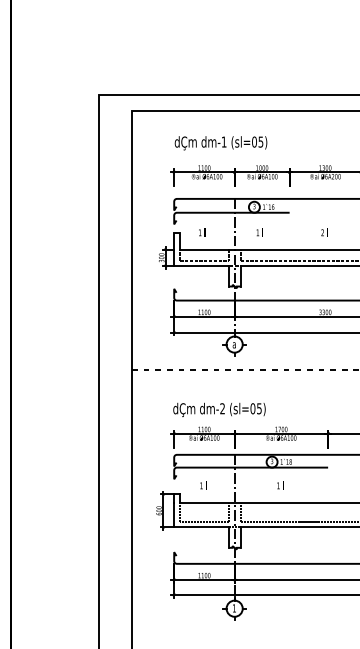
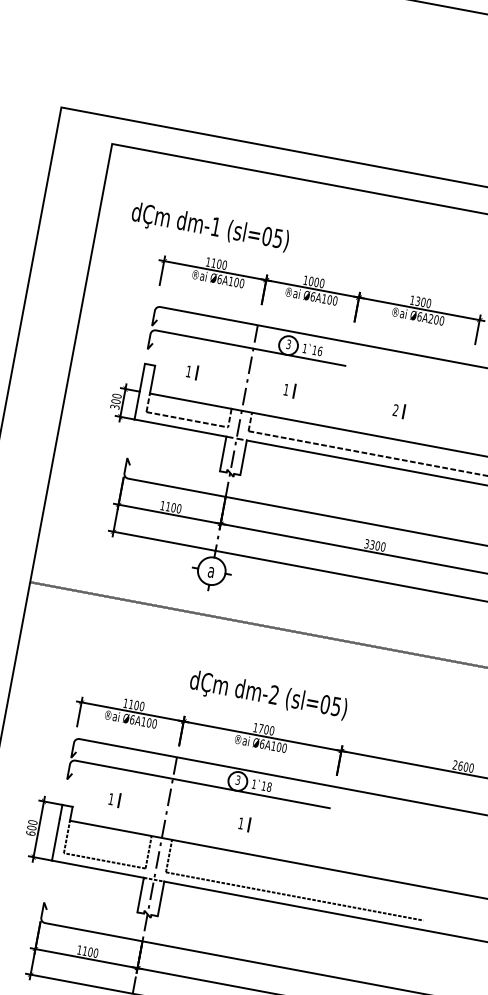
text: (220, 143) -> (209, 228), moved
text: (219, 409) -> (268, 695), moved

